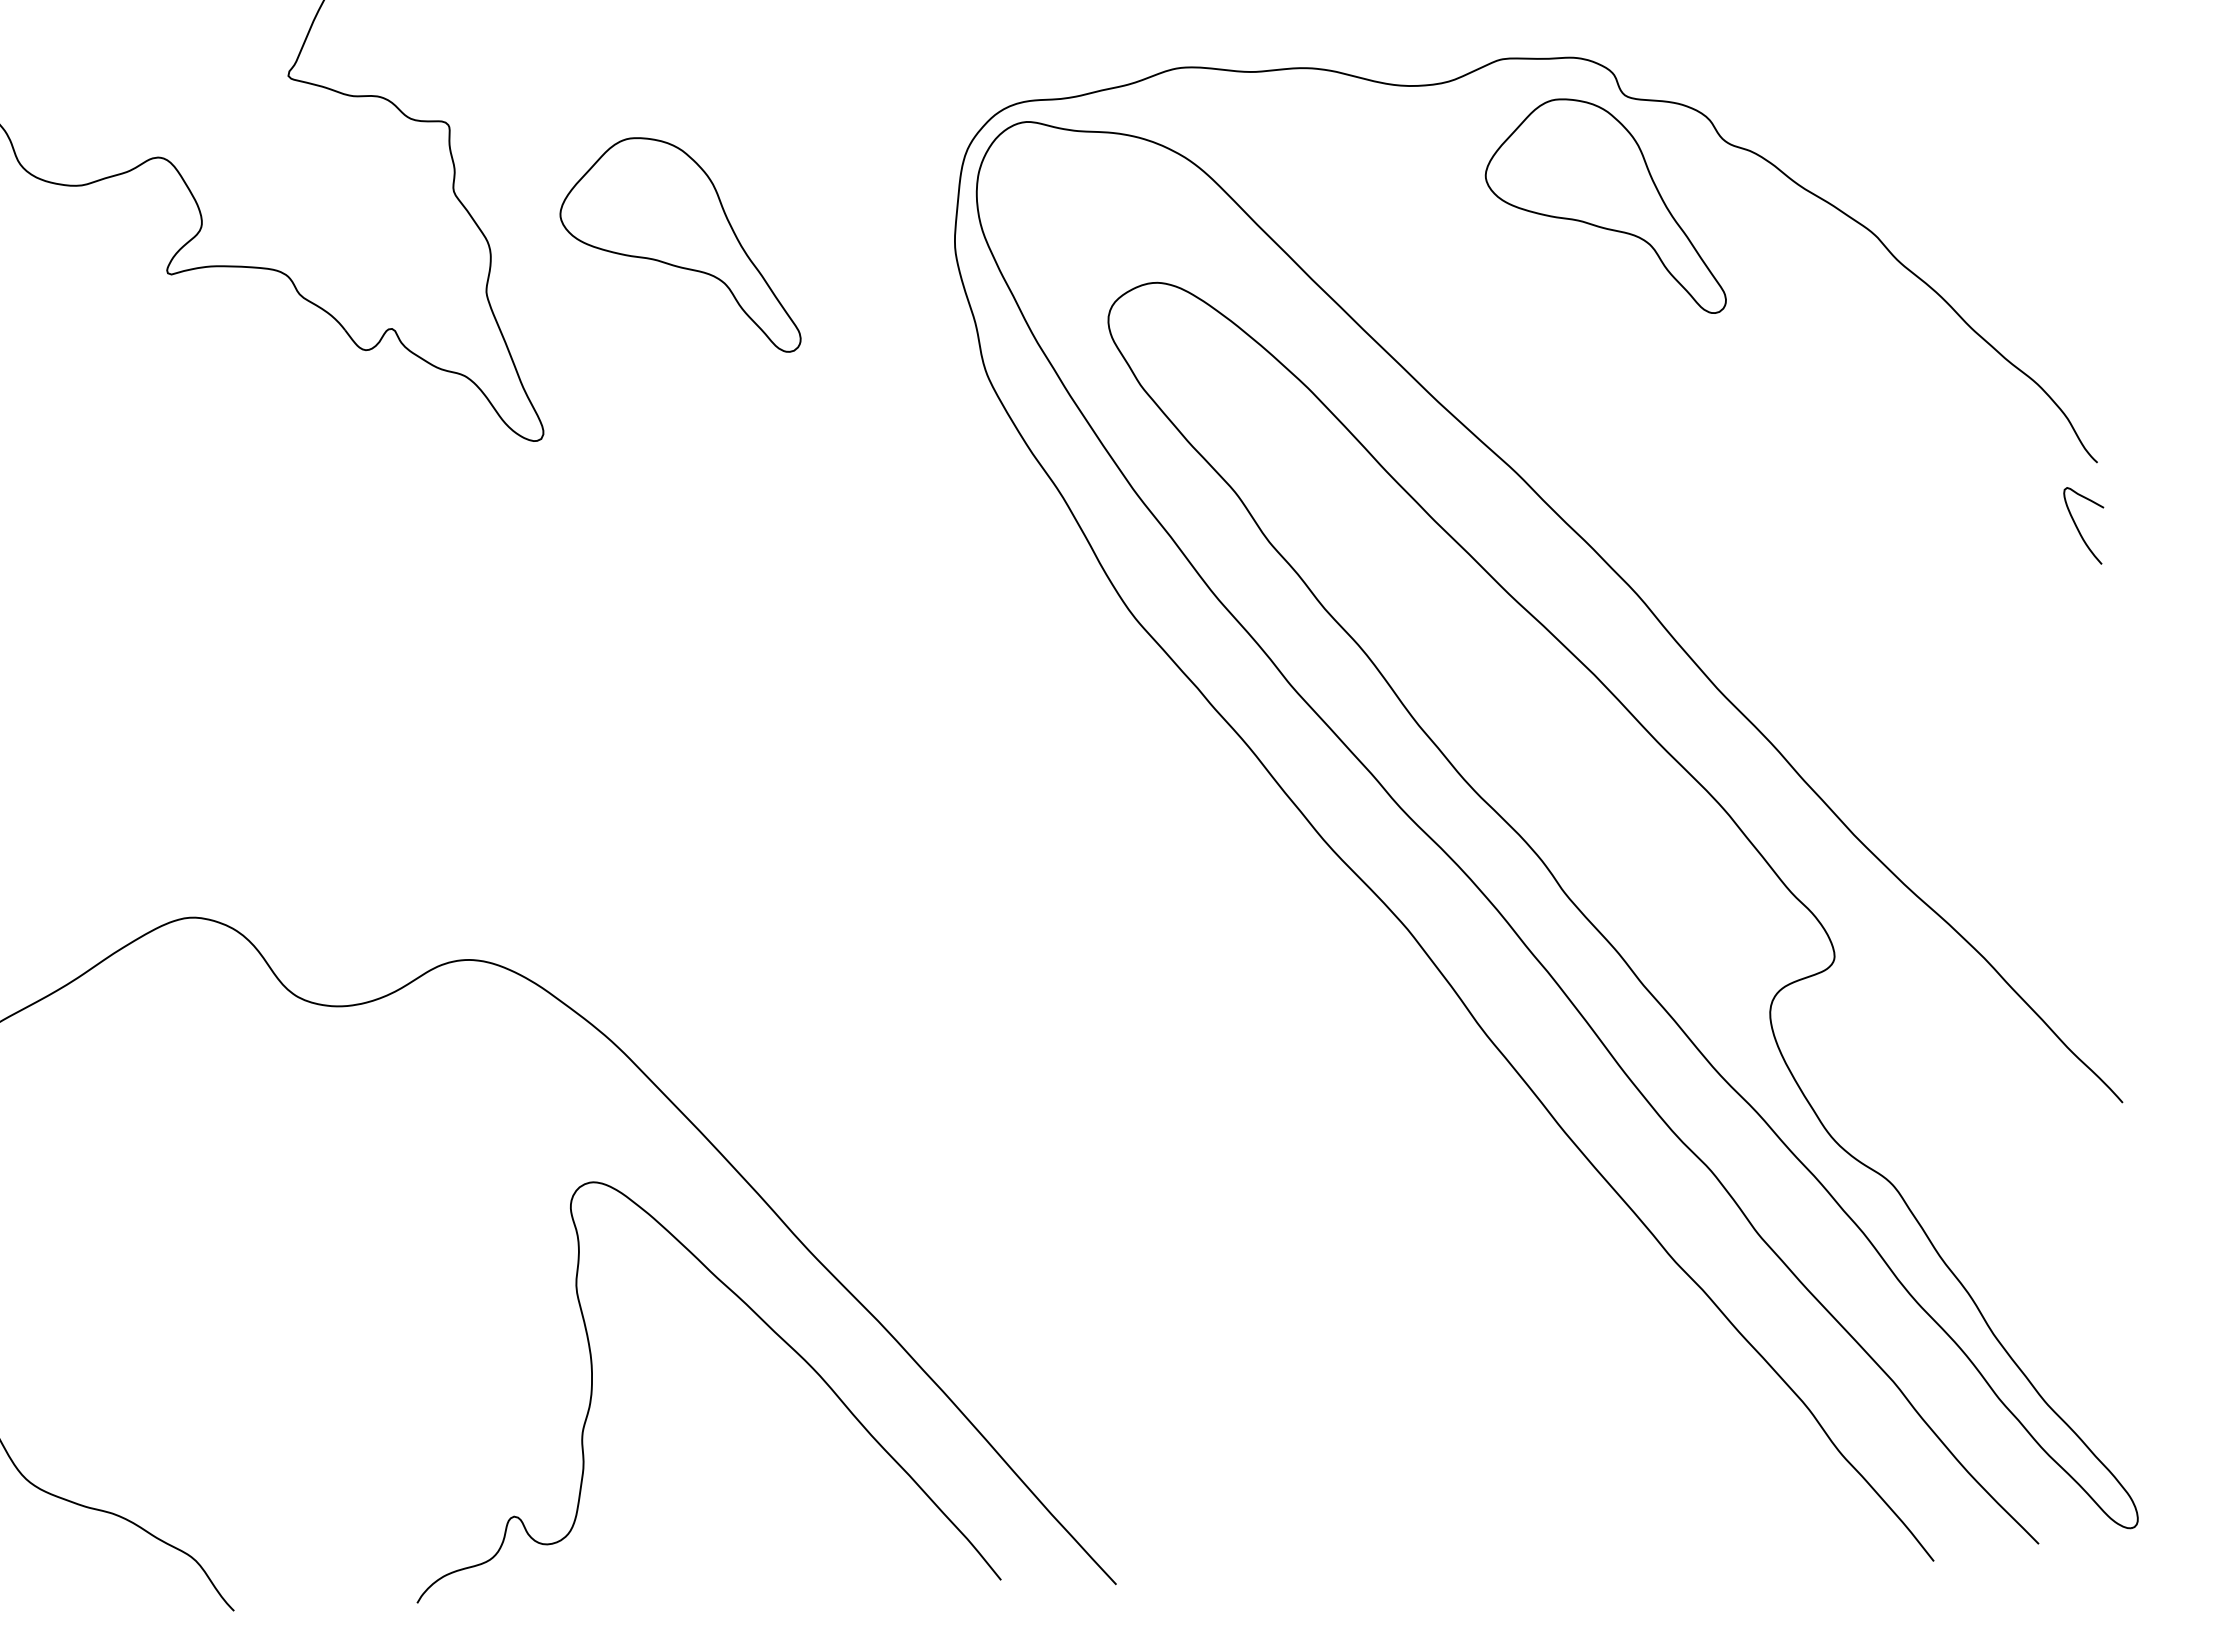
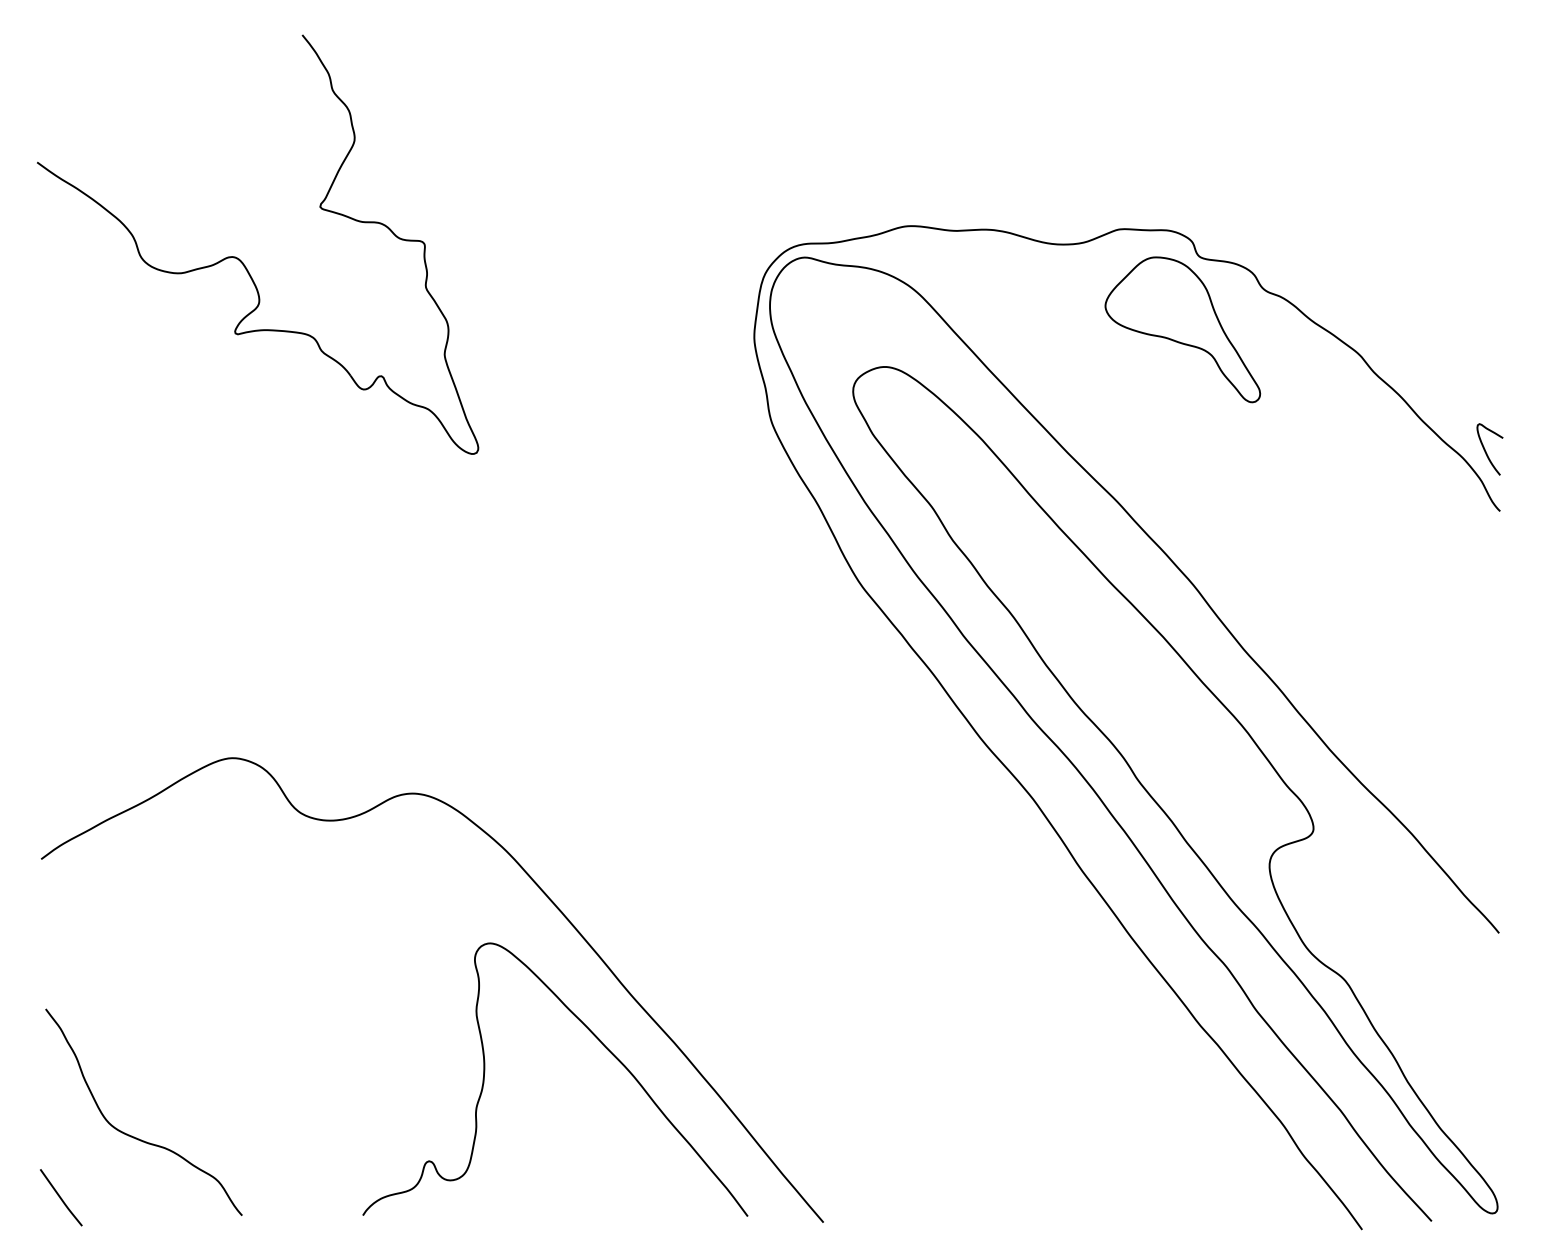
part: (678, 245) -> (572, 329), removed
curve: (2079, 529) -> (1486, 451), moved

